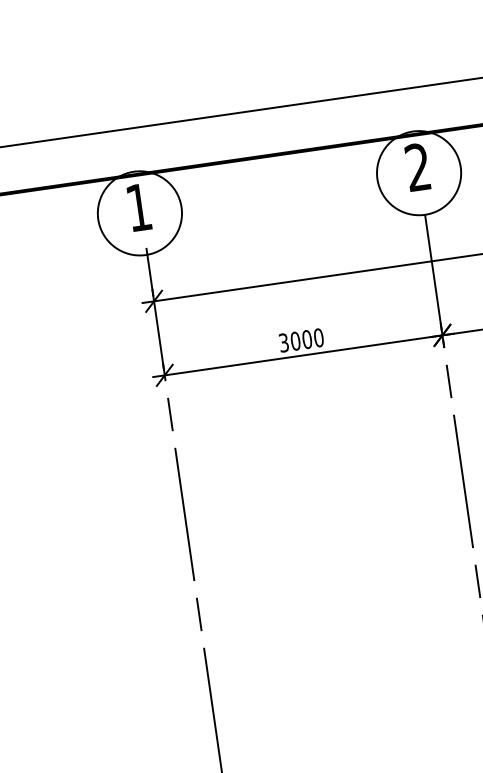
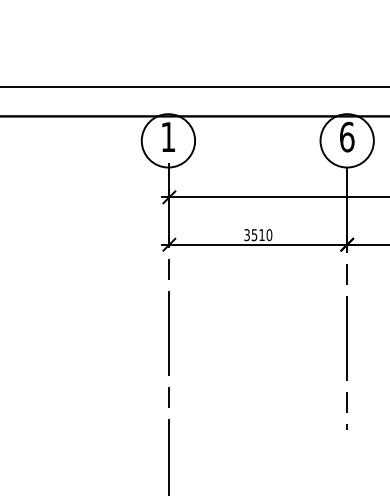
text: (418, 166) -> (347, 136), 2 -> 6
text: (300, 341) -> (257, 235), 3000 -> 3510

